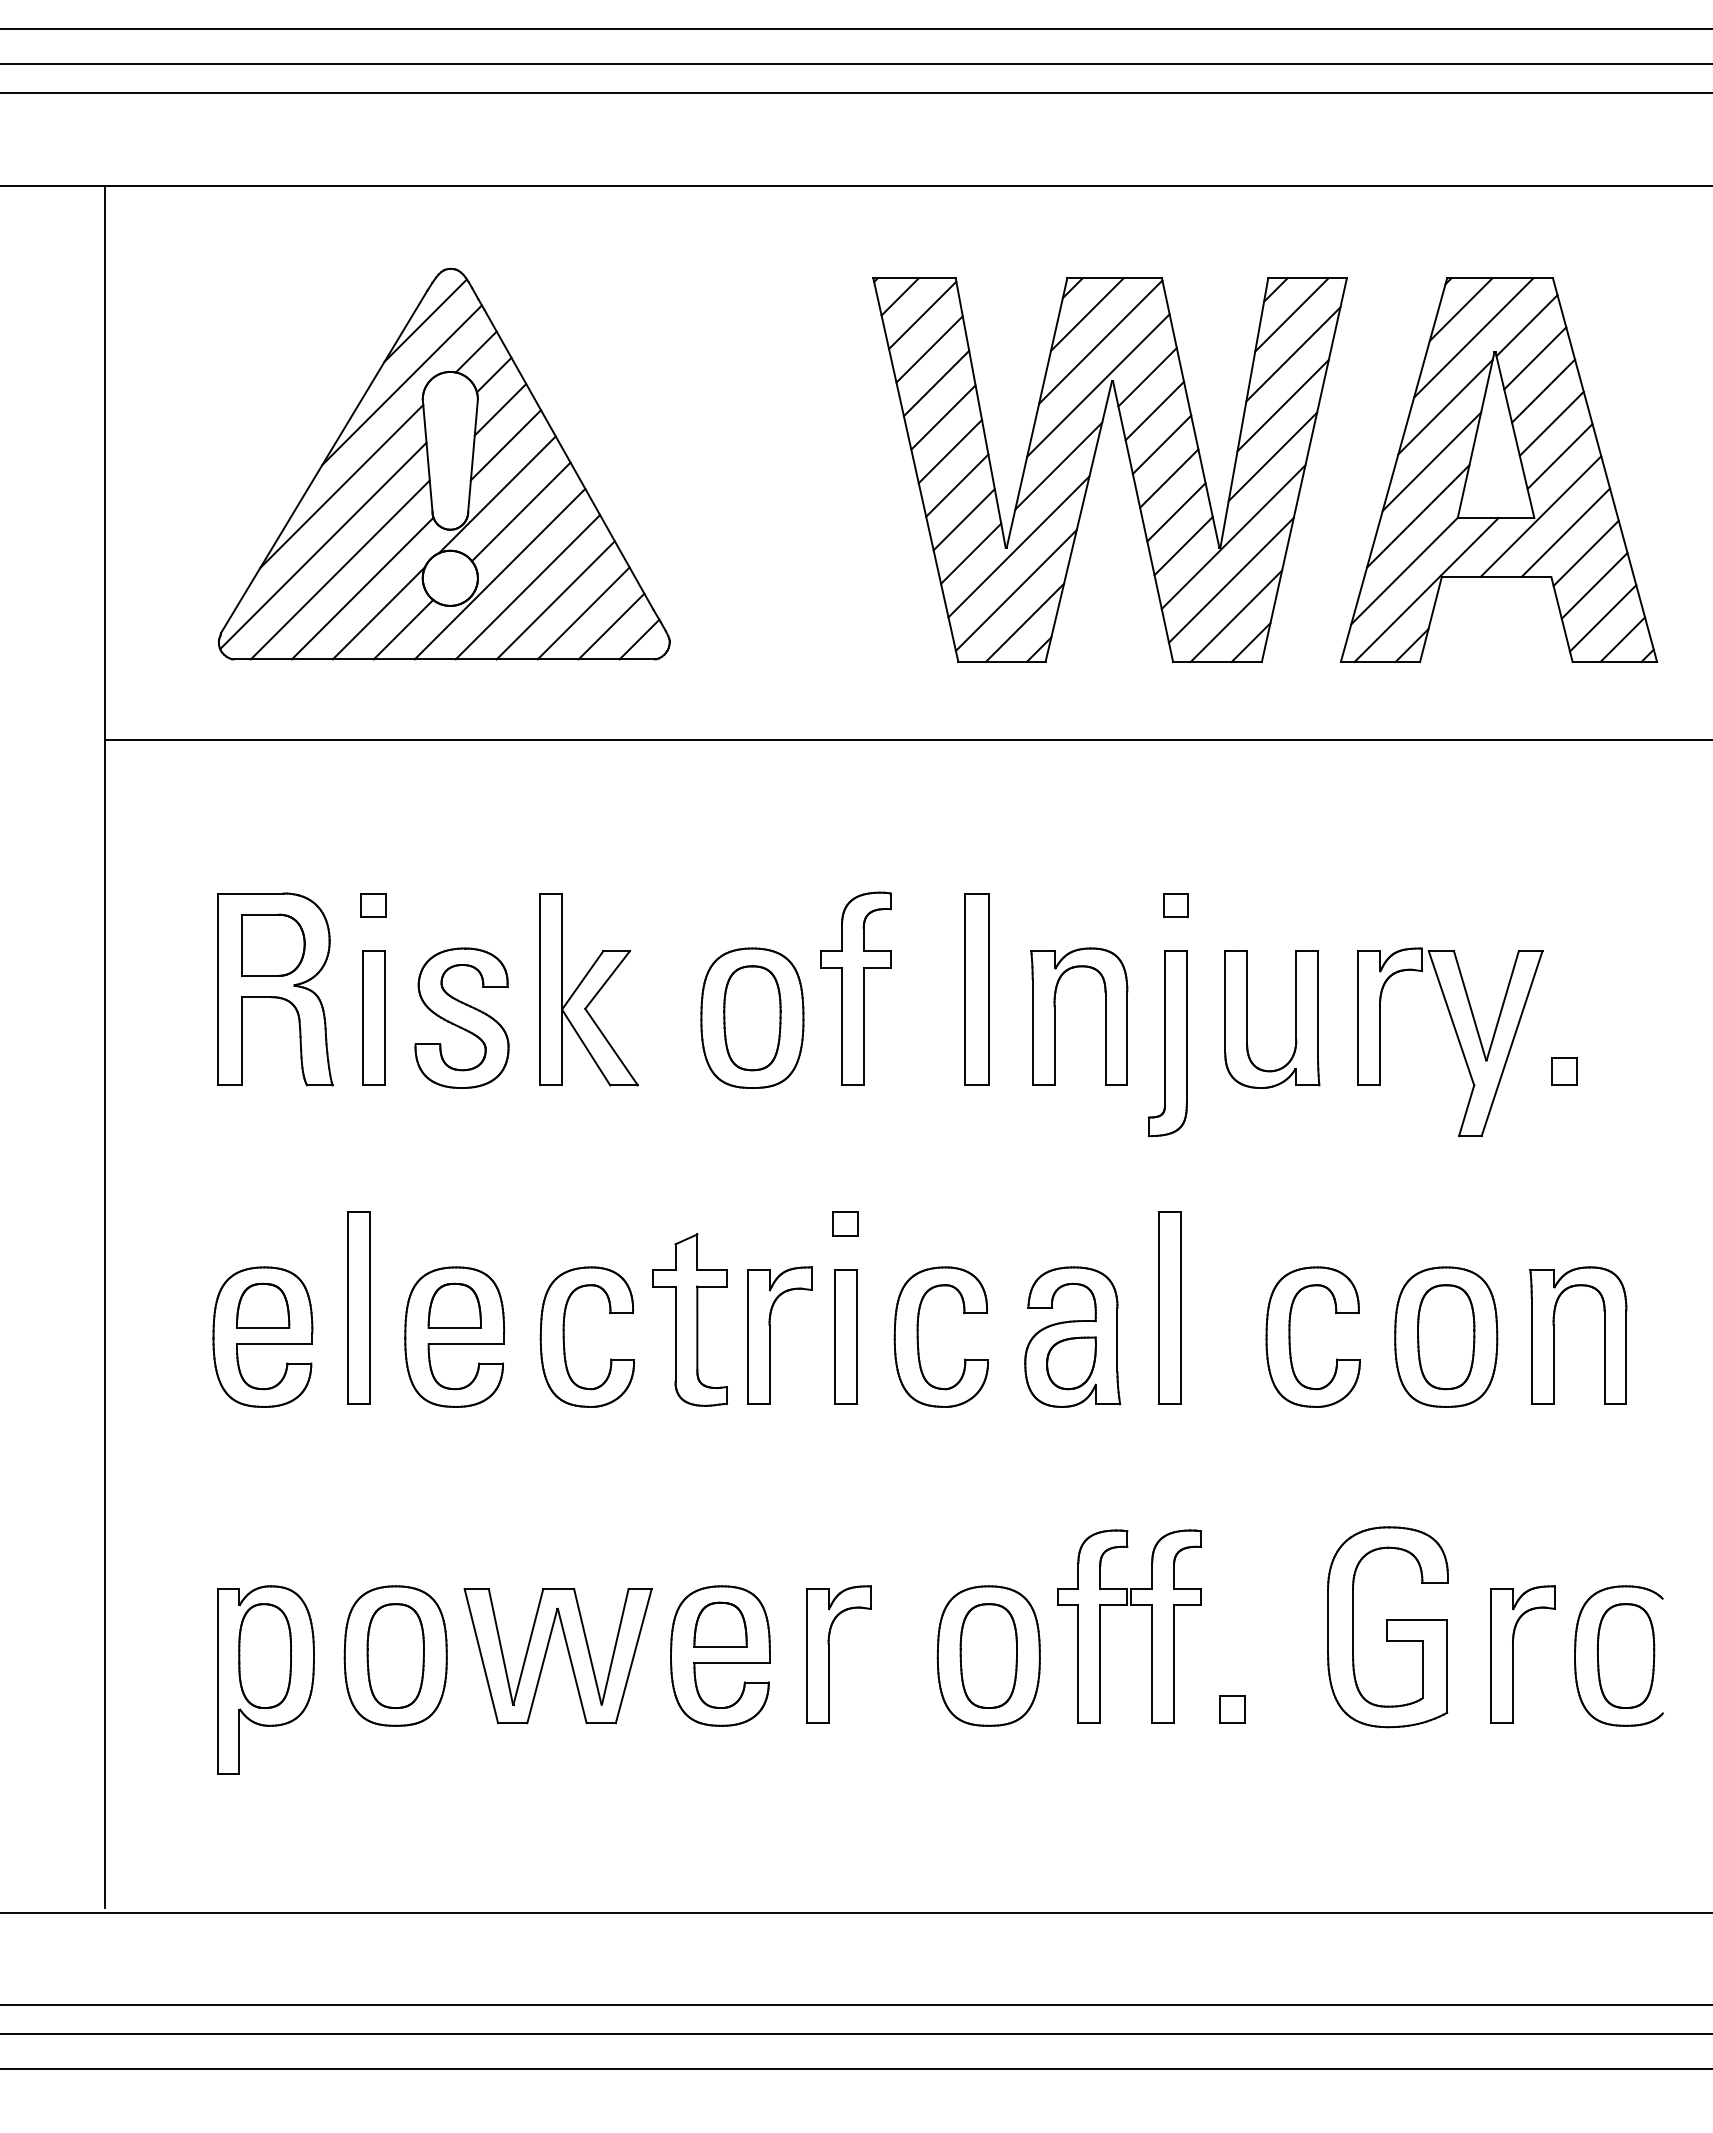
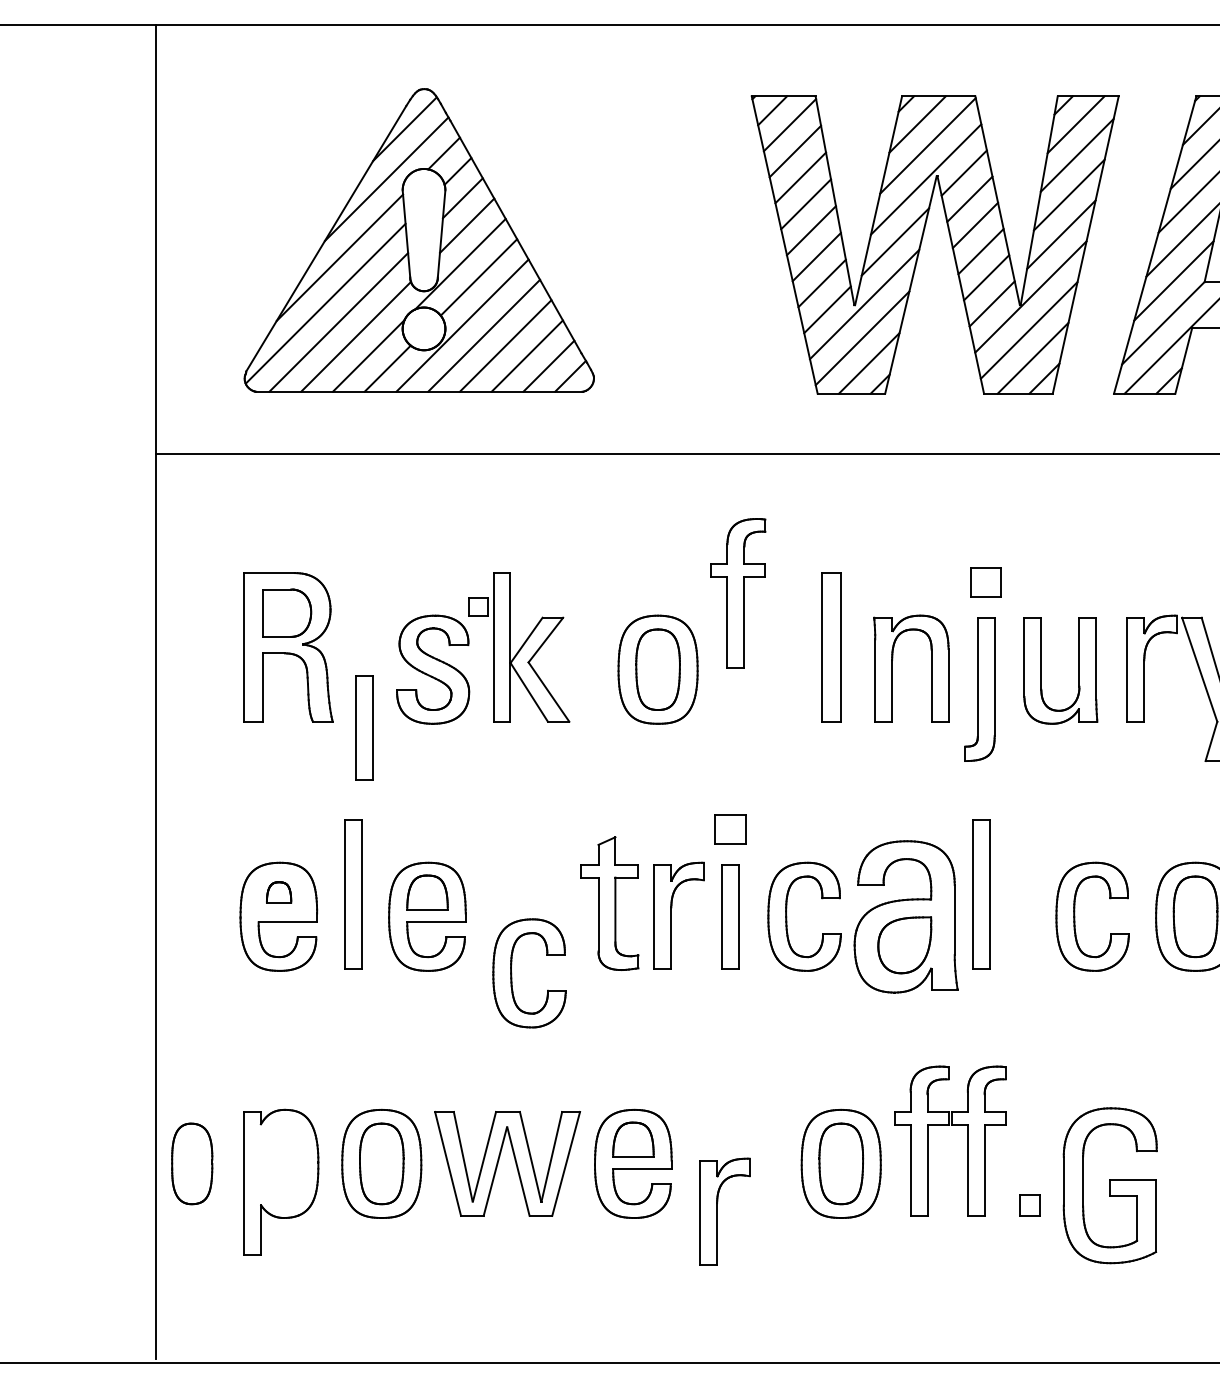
part: (373, 905) -> (478, 607), moved
part: (1175, 905) -> (985, 582), size x1.6
part: (855, 988) -> (737, 593), moved
part: (373, 1017) -> (364, 727), moved
part: (845, 1223) -> (730, 828), size x1.6
part: (263, 1305) -> (279, 892), size x0.6
part: (564, 1336) -> (511, 972), moved
part: (1072, 1336) -> (906, 916), size x1.4
part: (1387, 1627) -> (1109, 1185), moved
part: (829, 1654) -> (717, 1211), moved
part: (264, 1655) -> (191, 1163), moved

